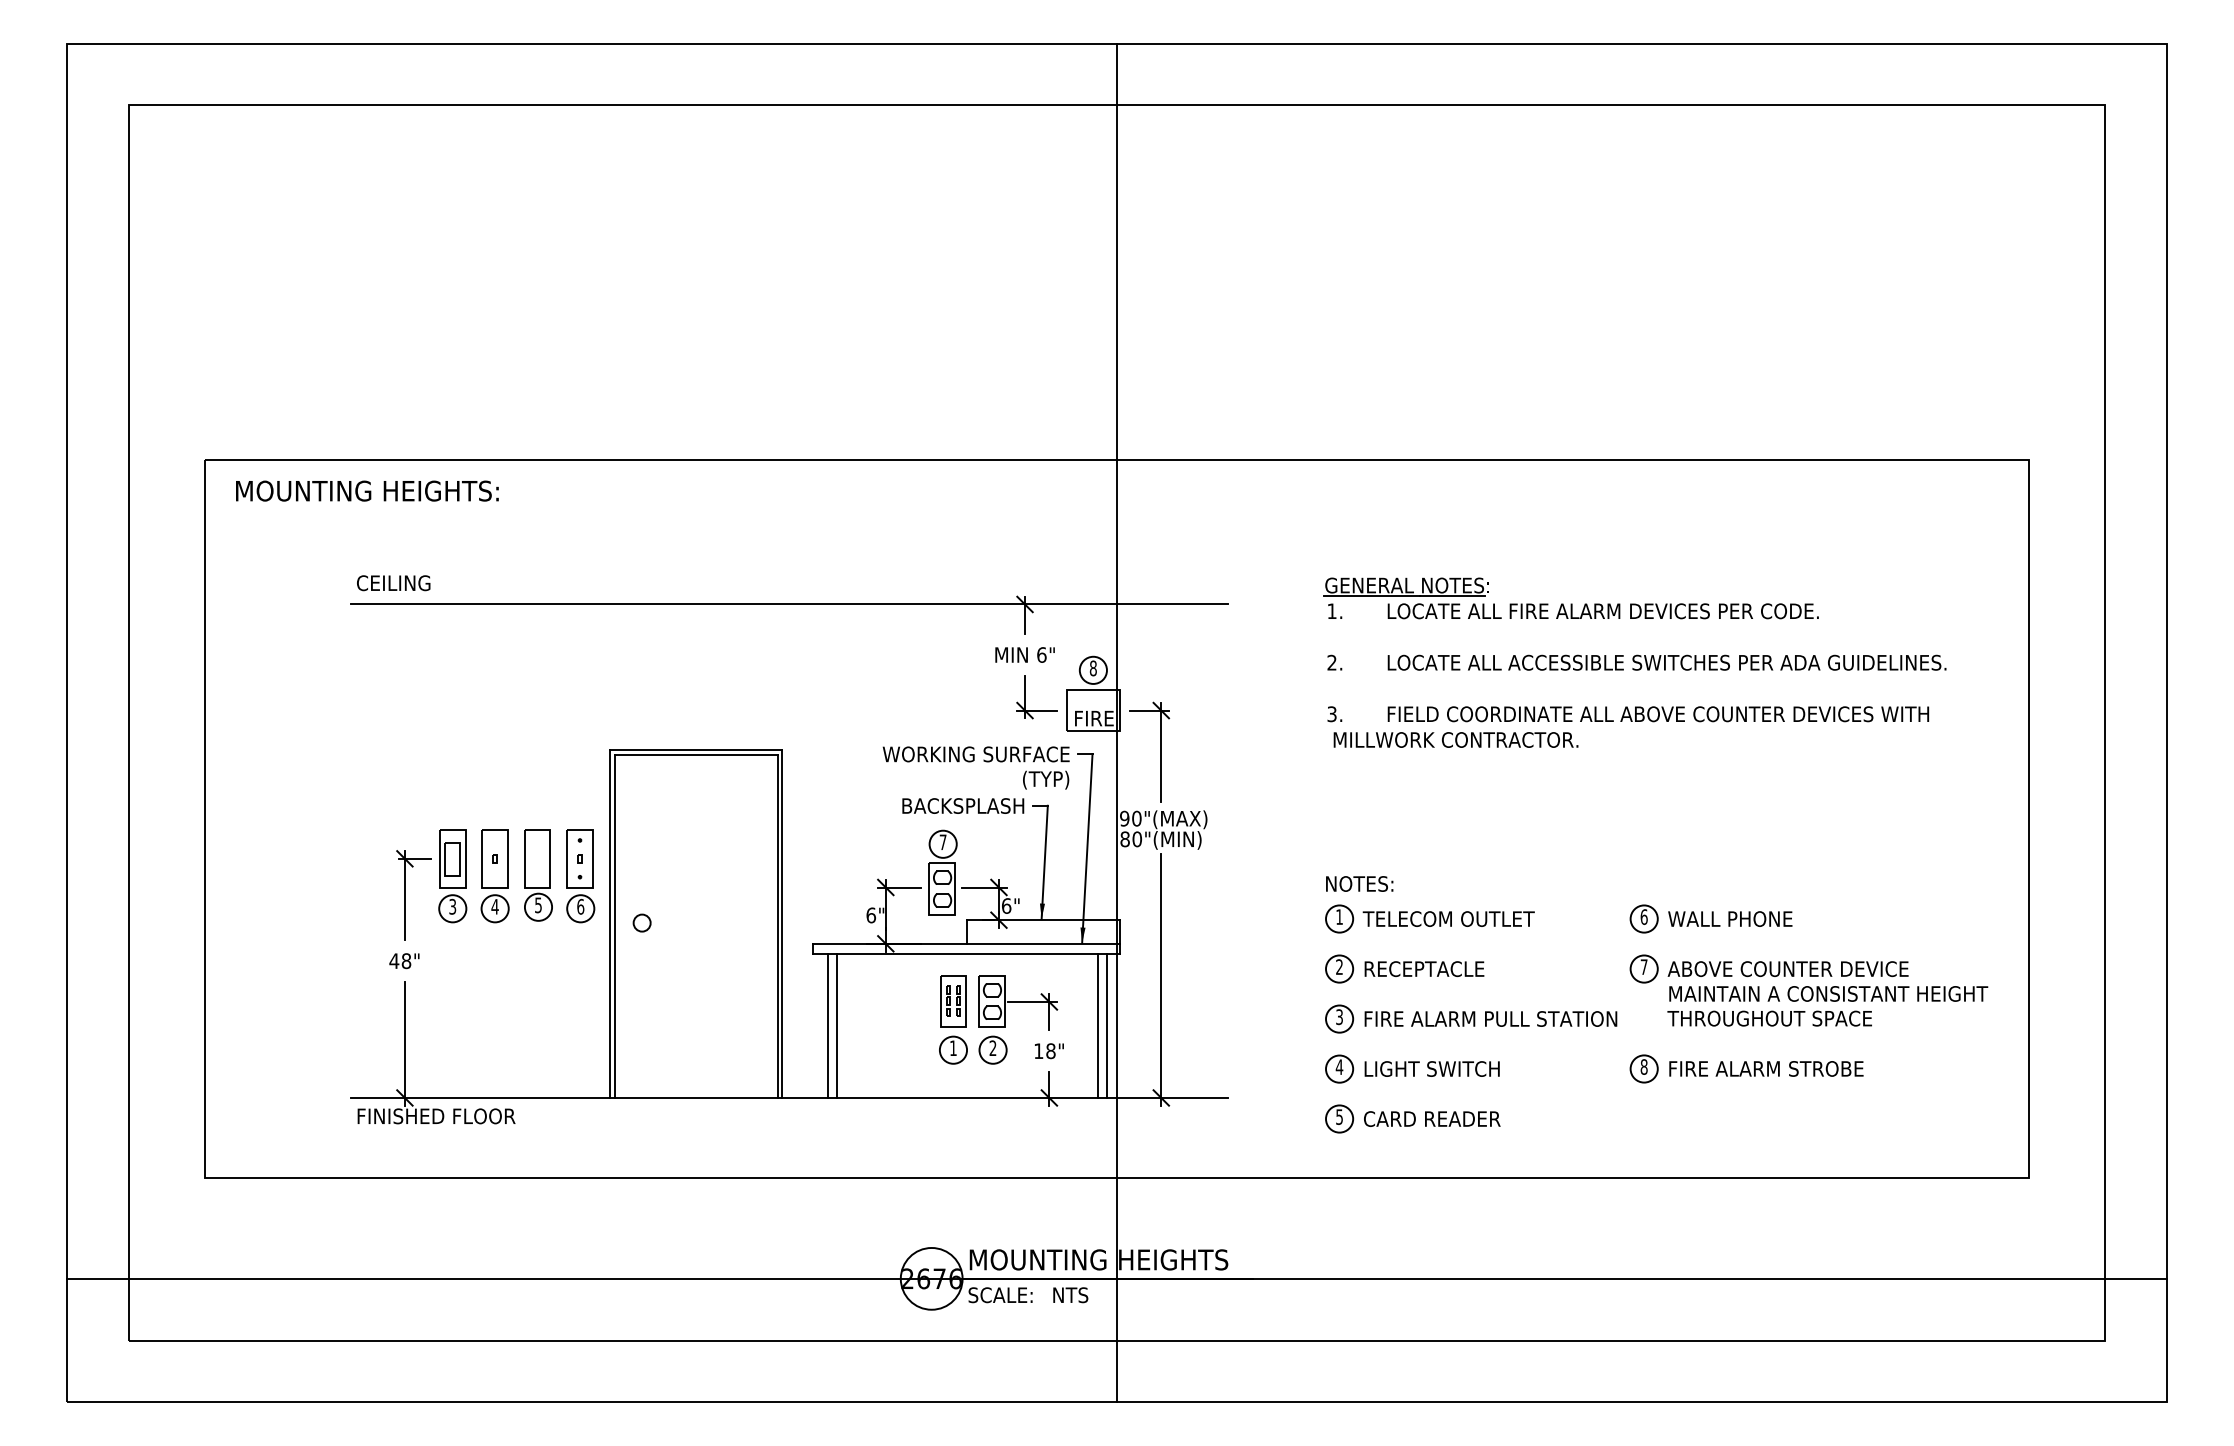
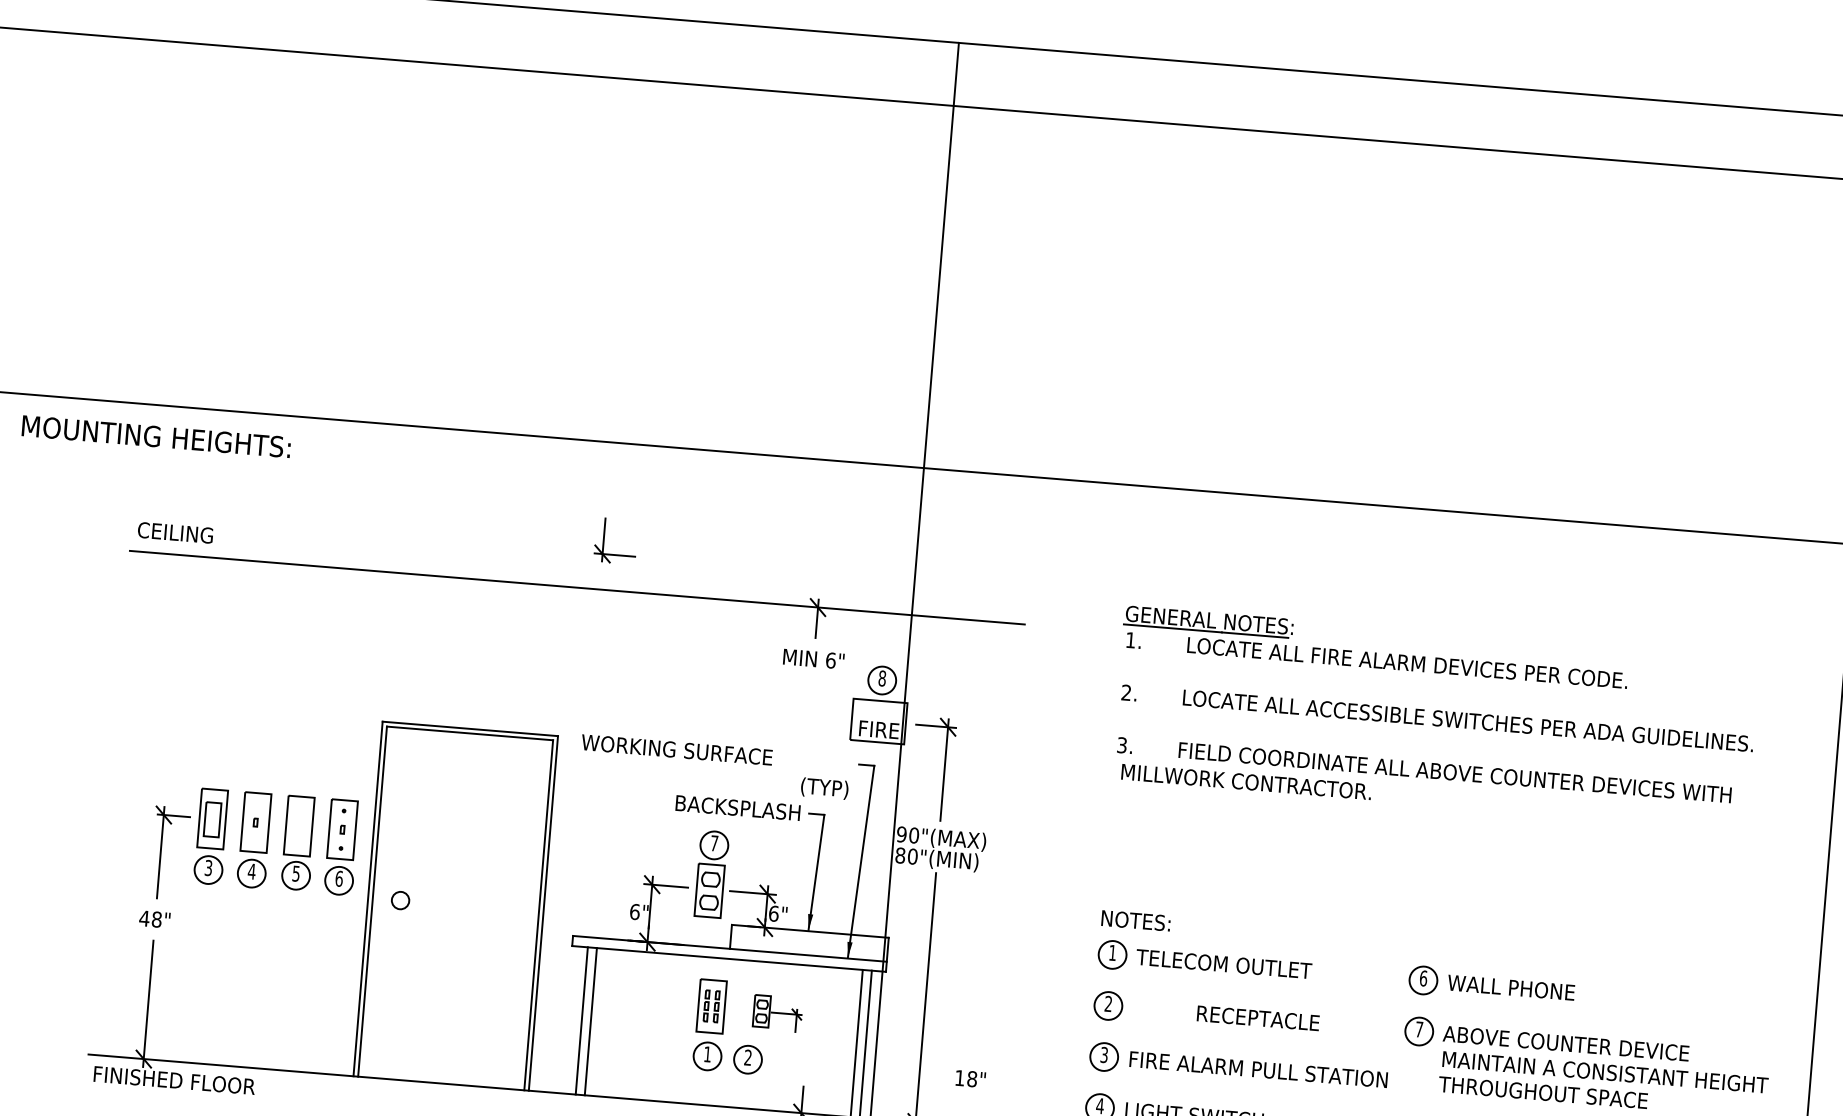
part: (1025, 697) -> (604, 540), moved
text: (975, 754) -> (676, 750), moved
text: (1424, 969) -> (1258, 1018), moved
part: (1018, 1002) -> (777, 1013), size x0.6
text: (1049, 1051) -> (970, 1079), moved

